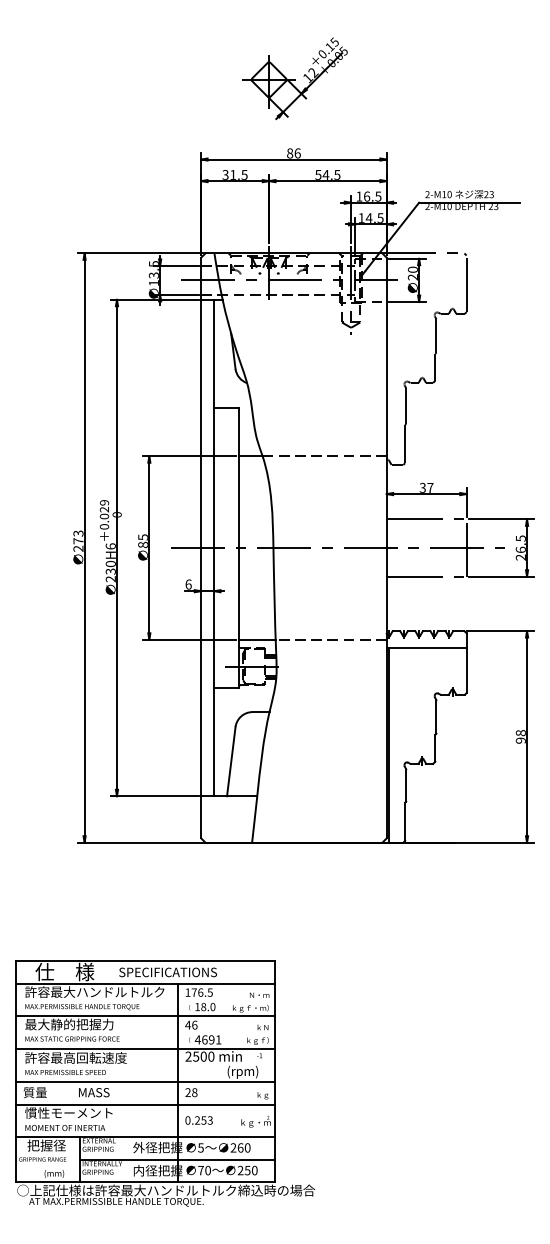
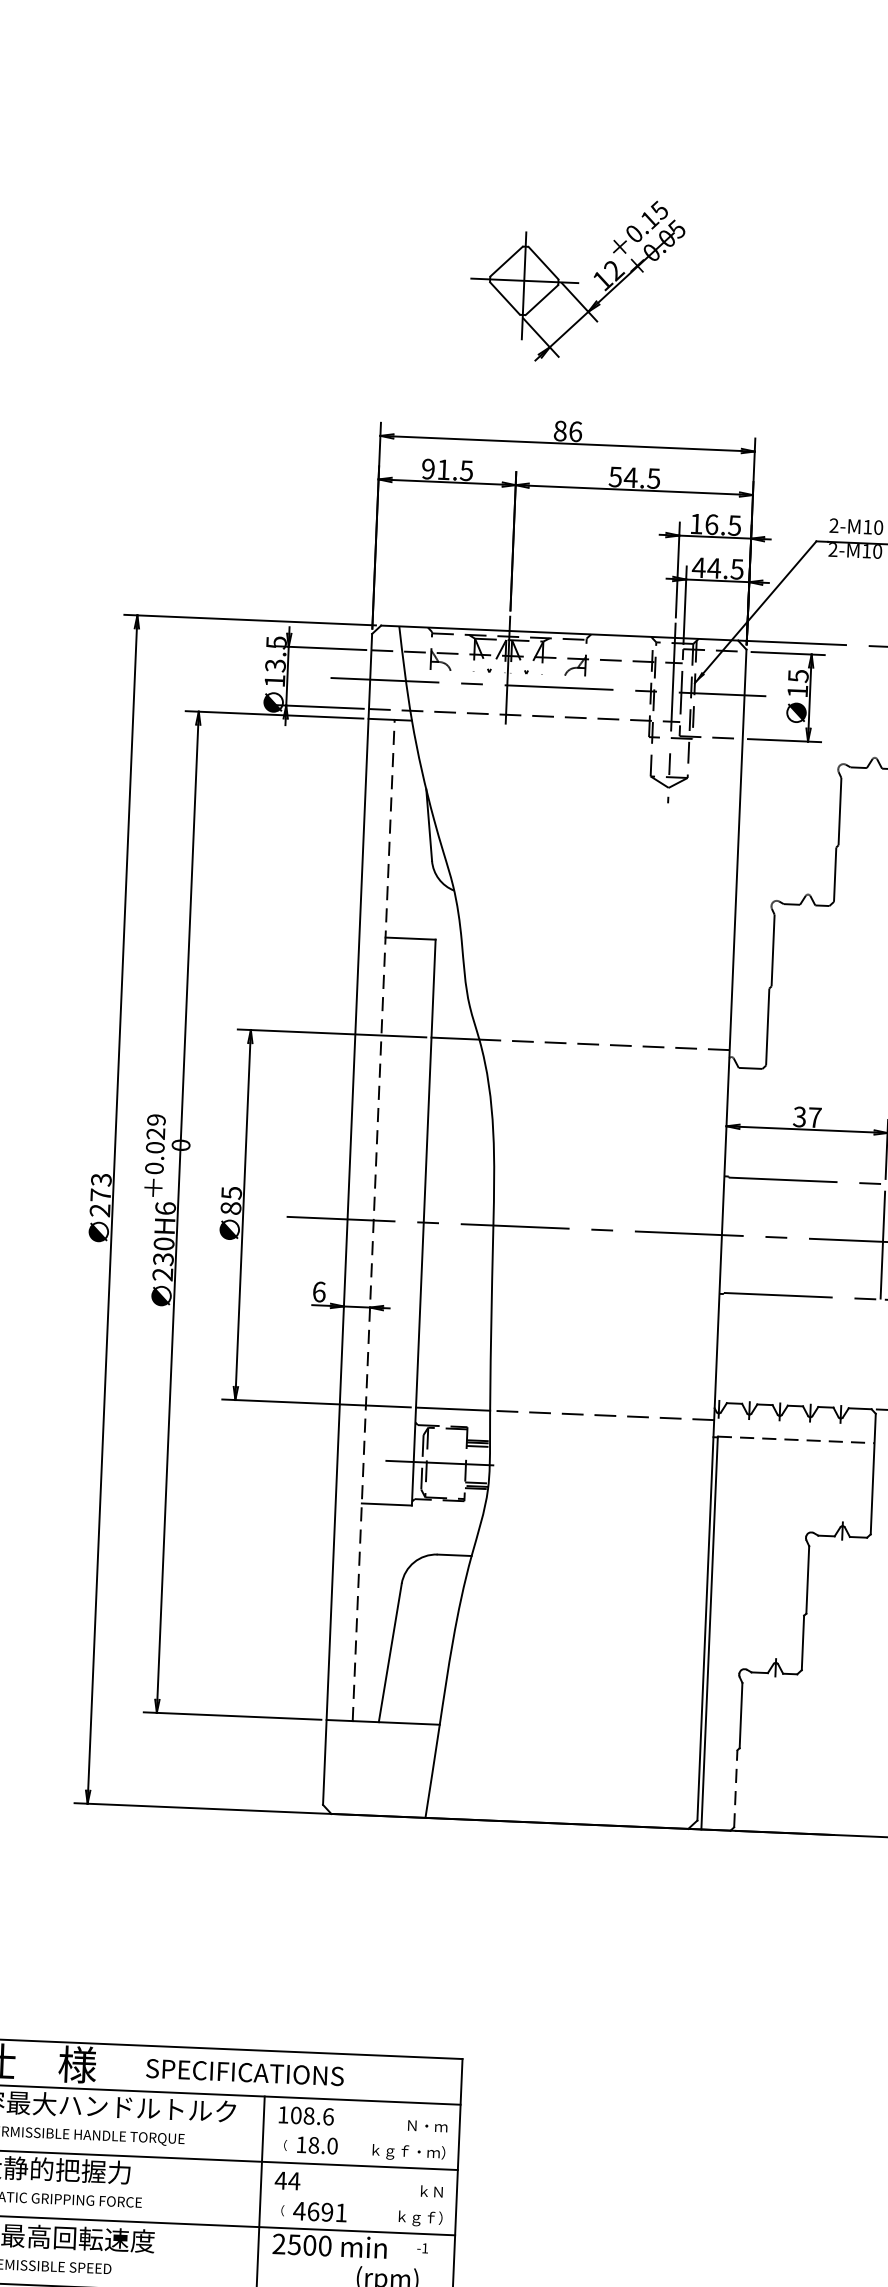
text: (225, 174) -> (428, 468), 31.5 -> 91.5
text: (361, 217) -> (698, 566), 14.5 -> 44.5
text: (412, 273) -> (797, 683), 20 -> 15
line: (214, 547) -> (374, 1219), solid -> dashed
line: (427, 647) -> (795, 1439), solid -> dashed
line: (405, 821) -> (736, 1788), solid -> dashed
text: (201, 992) -> (310, 2115), 176.5 -> 108.6
text: (194, 1024) -> (293, 2179), 46 -> 44

